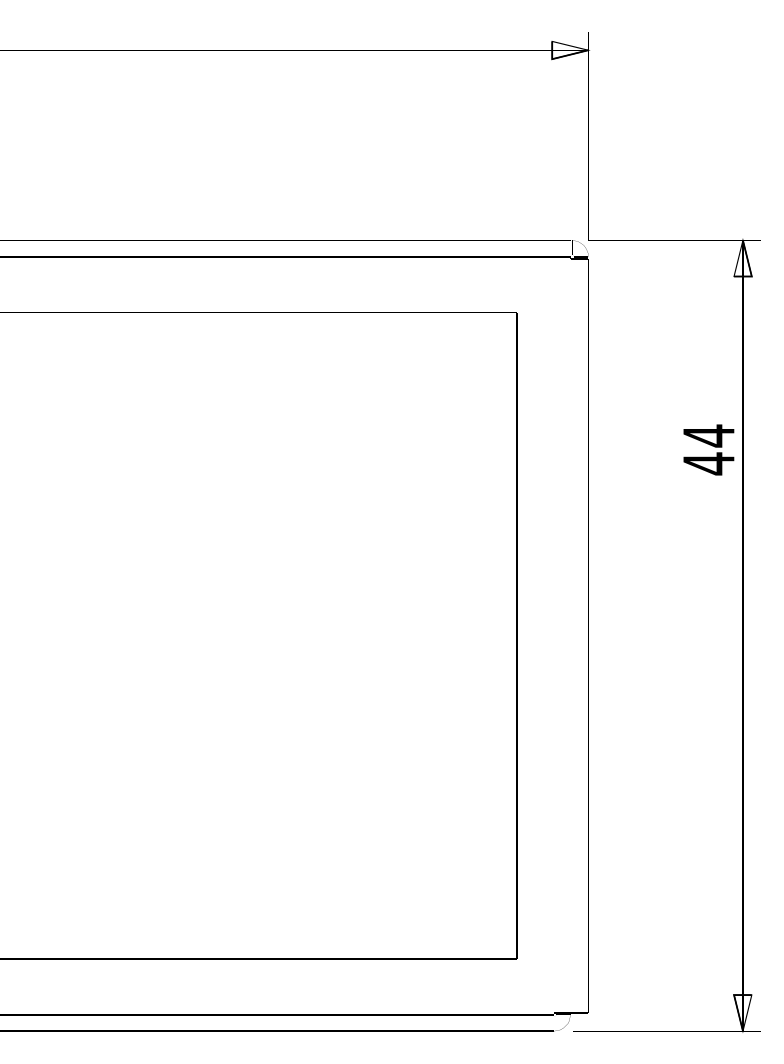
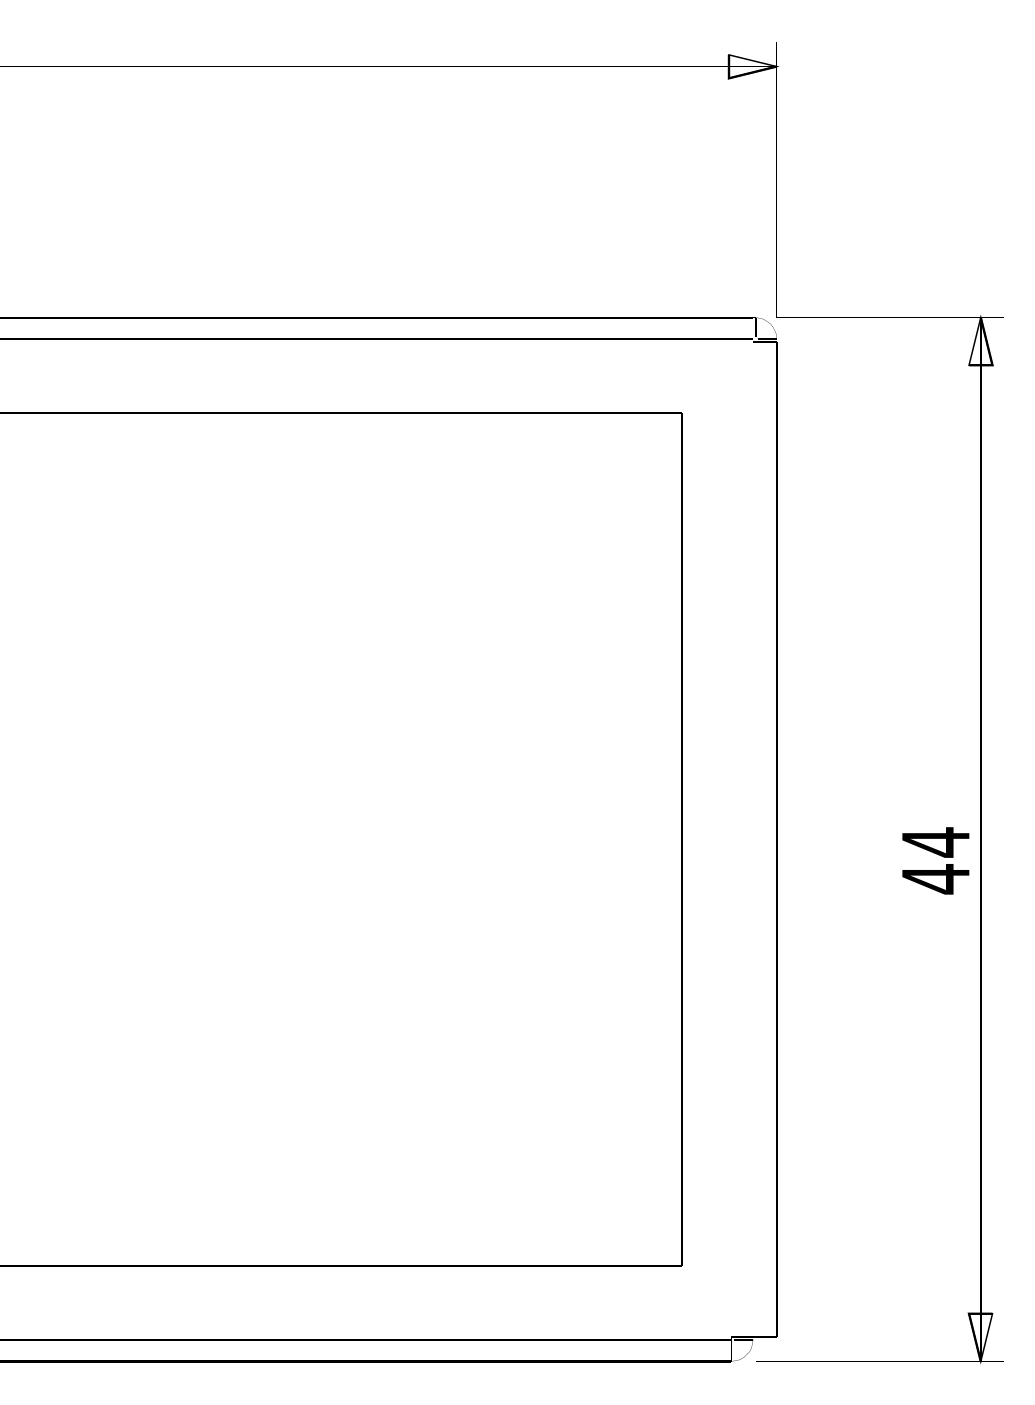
text: (708, 449) -> (935, 860), moved

